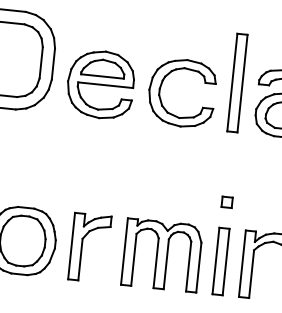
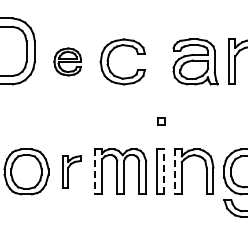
part: (238, 81) -> (159, 50), removed
part: (100, 83) -> (67, 61), size x0.6
part: (227, 201) -> (161, 121), moved
part: (90, 247) -> (72, 171), size x0.7
line: (124, 252) -> (95, 172), solid -> dashed
line: (225, 261) -> (163, 171), solid -> dashed
line: (241, 264) -> (174, 172), solid -> dashed

